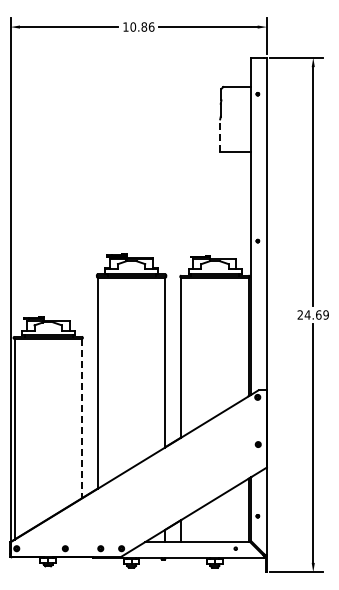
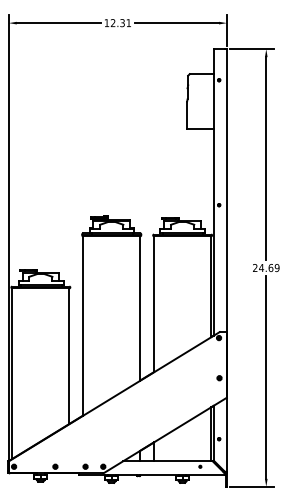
text: (142, 26) -> (121, 22), 10.86 -> 12.31
line: (220, 135) -> (187, 115), dashed -> solid
line: (81, 418) -> (69, 356), dashed -> solid

